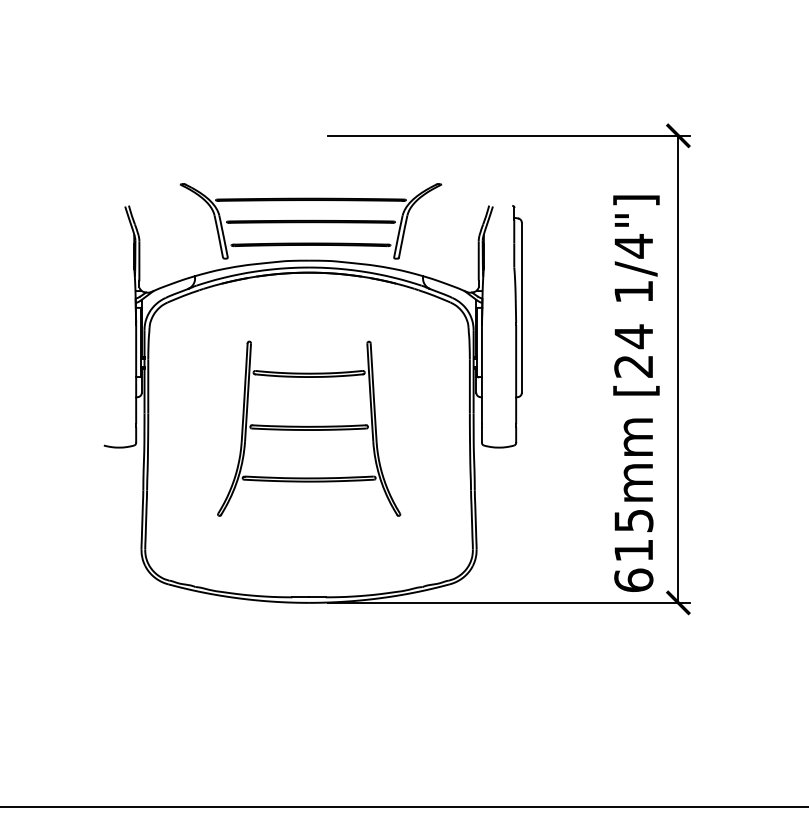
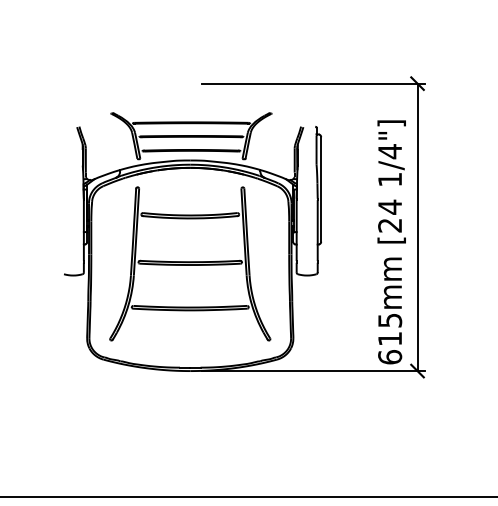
part: (309, 428) -> (190, 263), size x1.43

